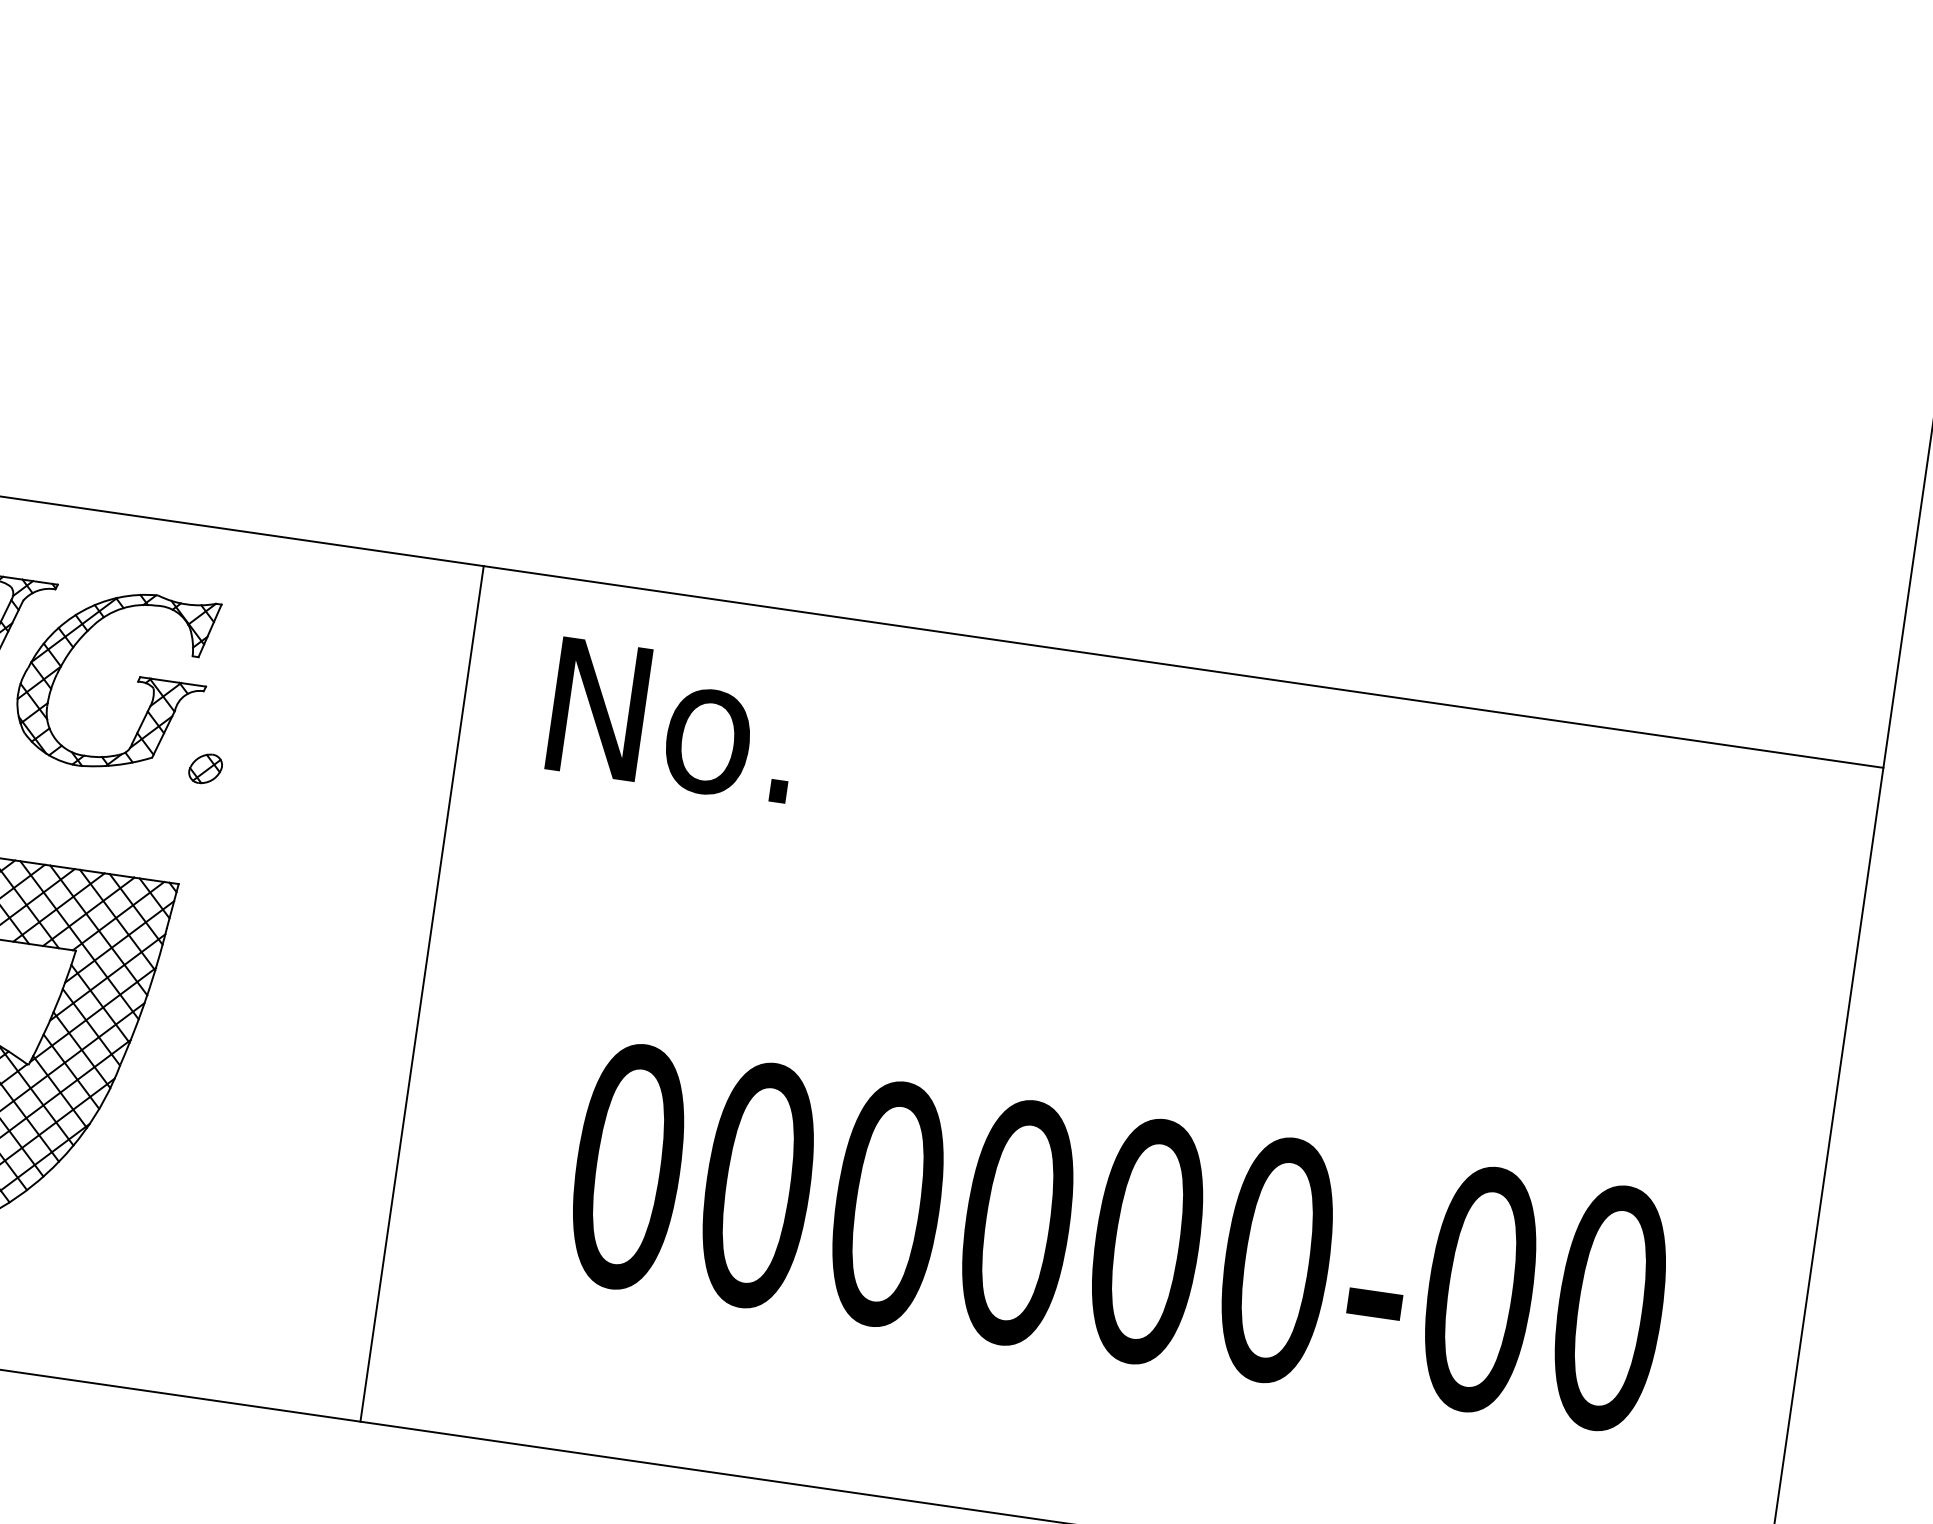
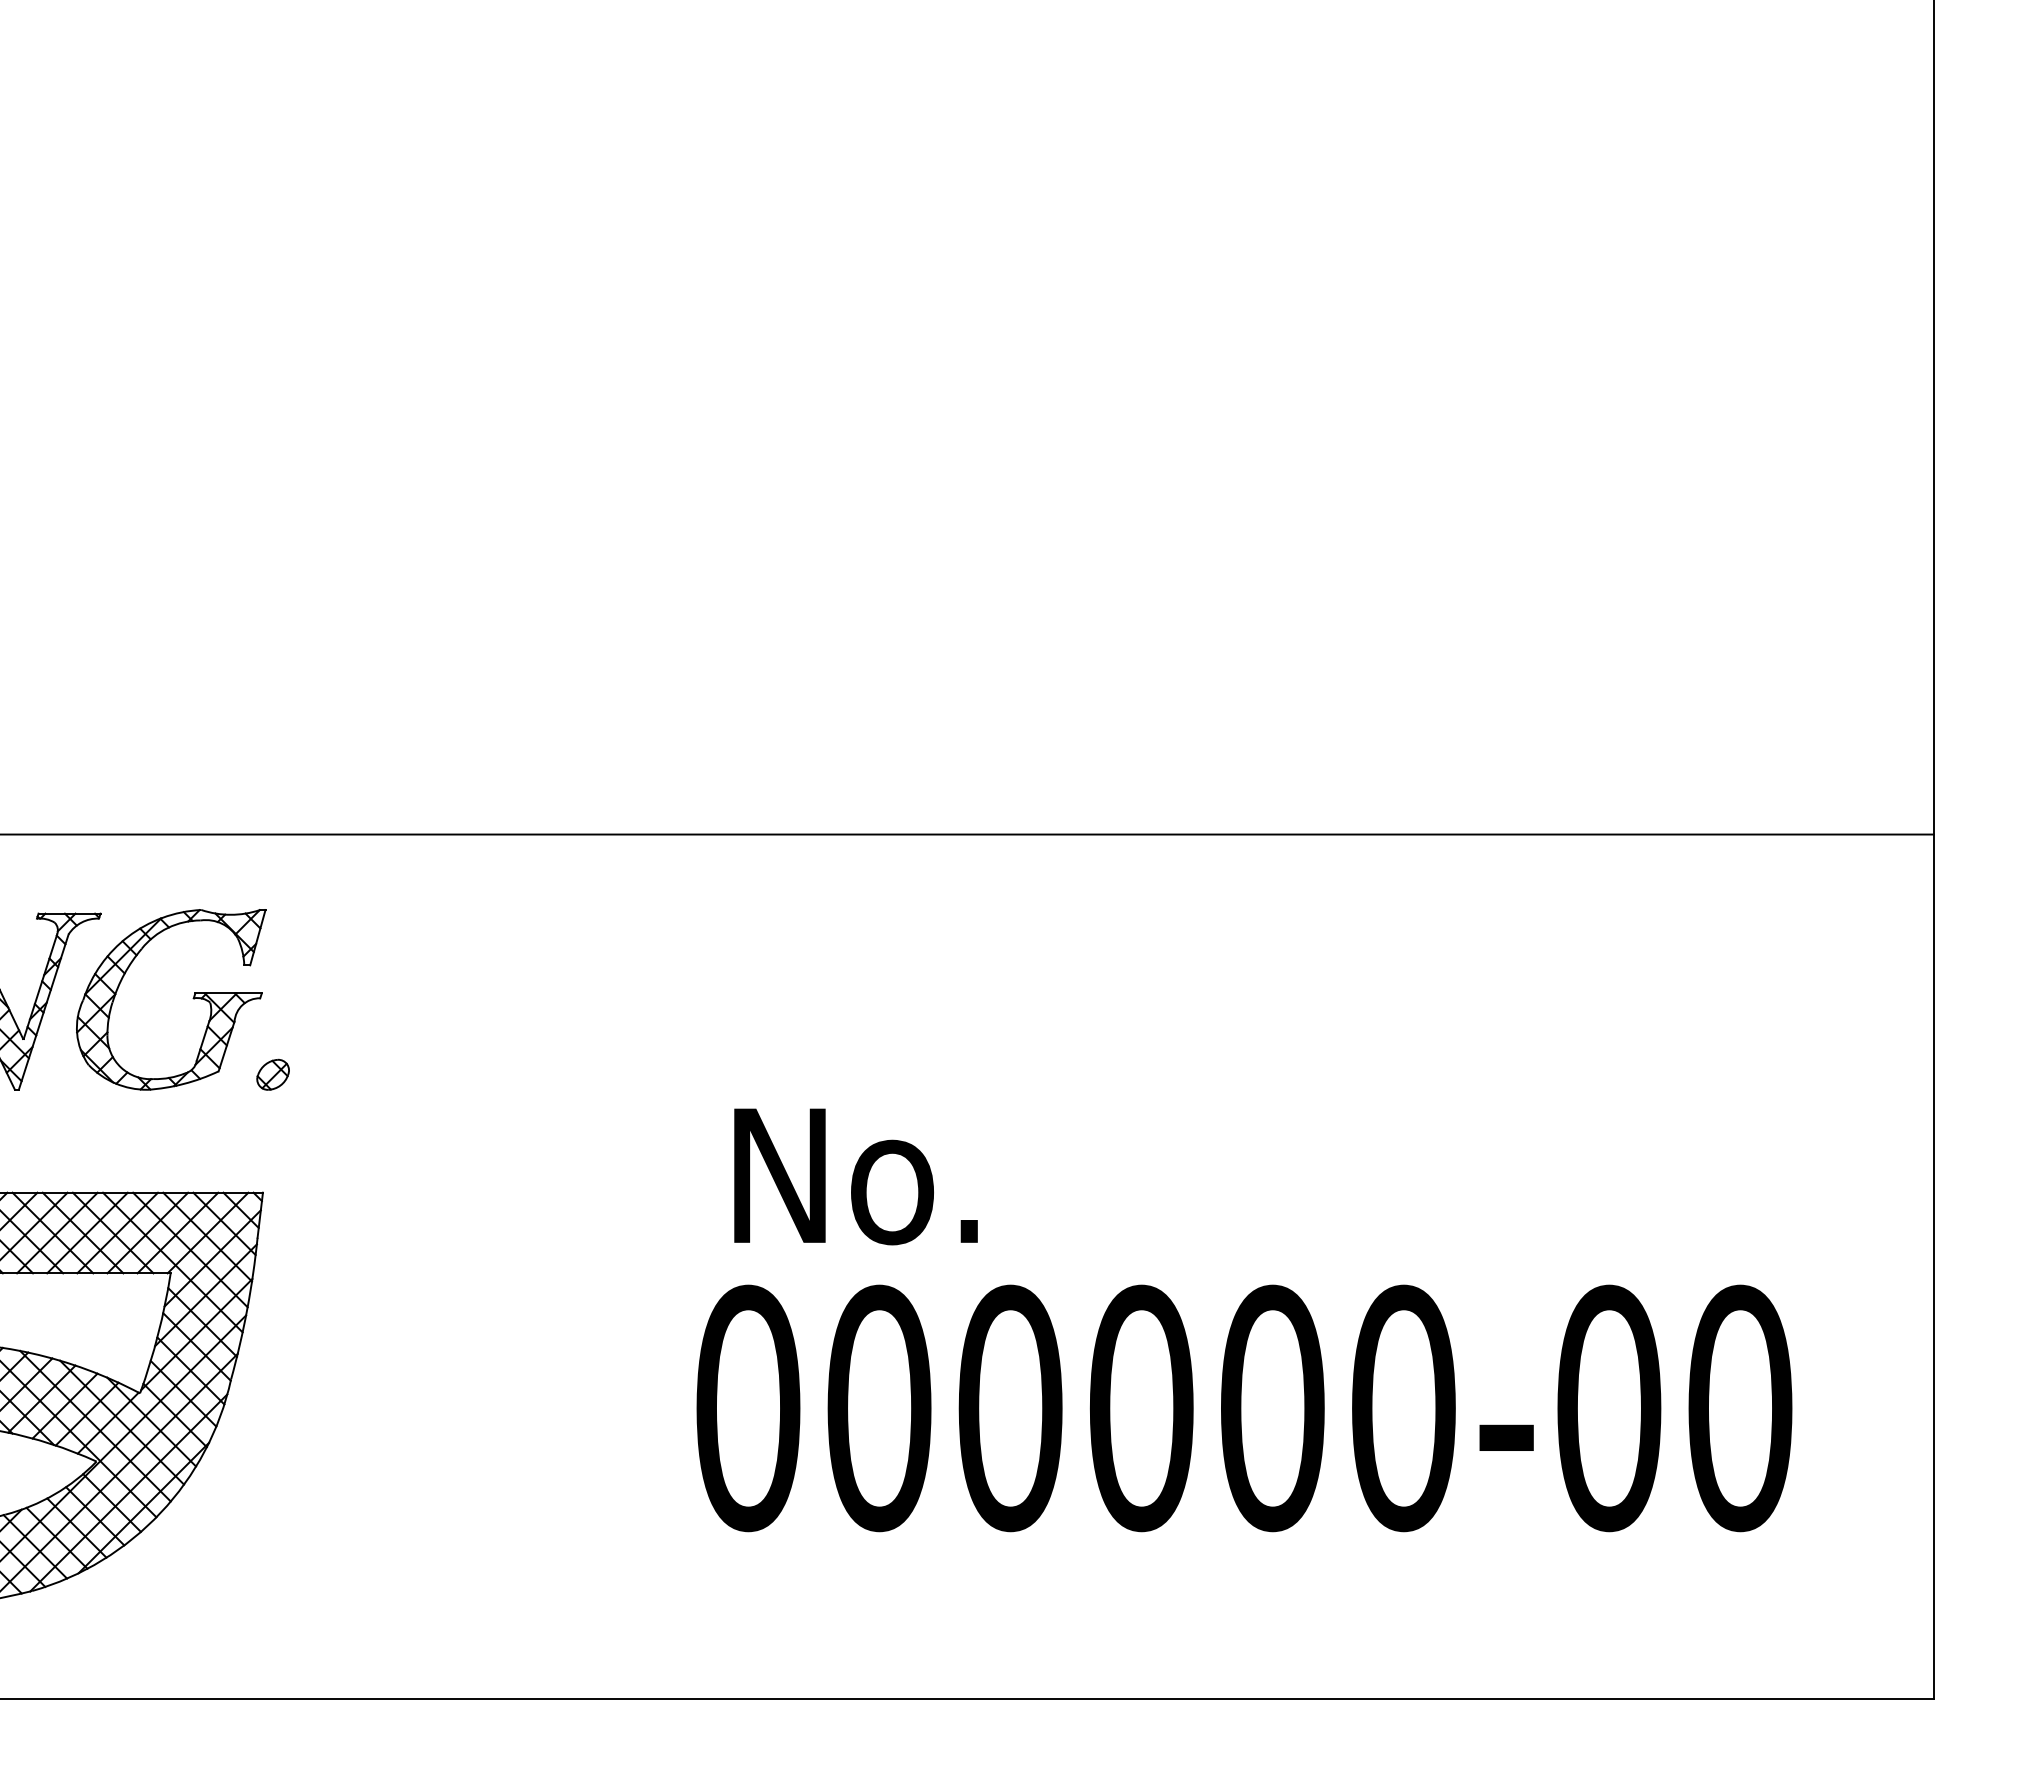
text: (673, 720) -> (855, 1176), moved
line: (422, 993) -> (519, 1266), removed

